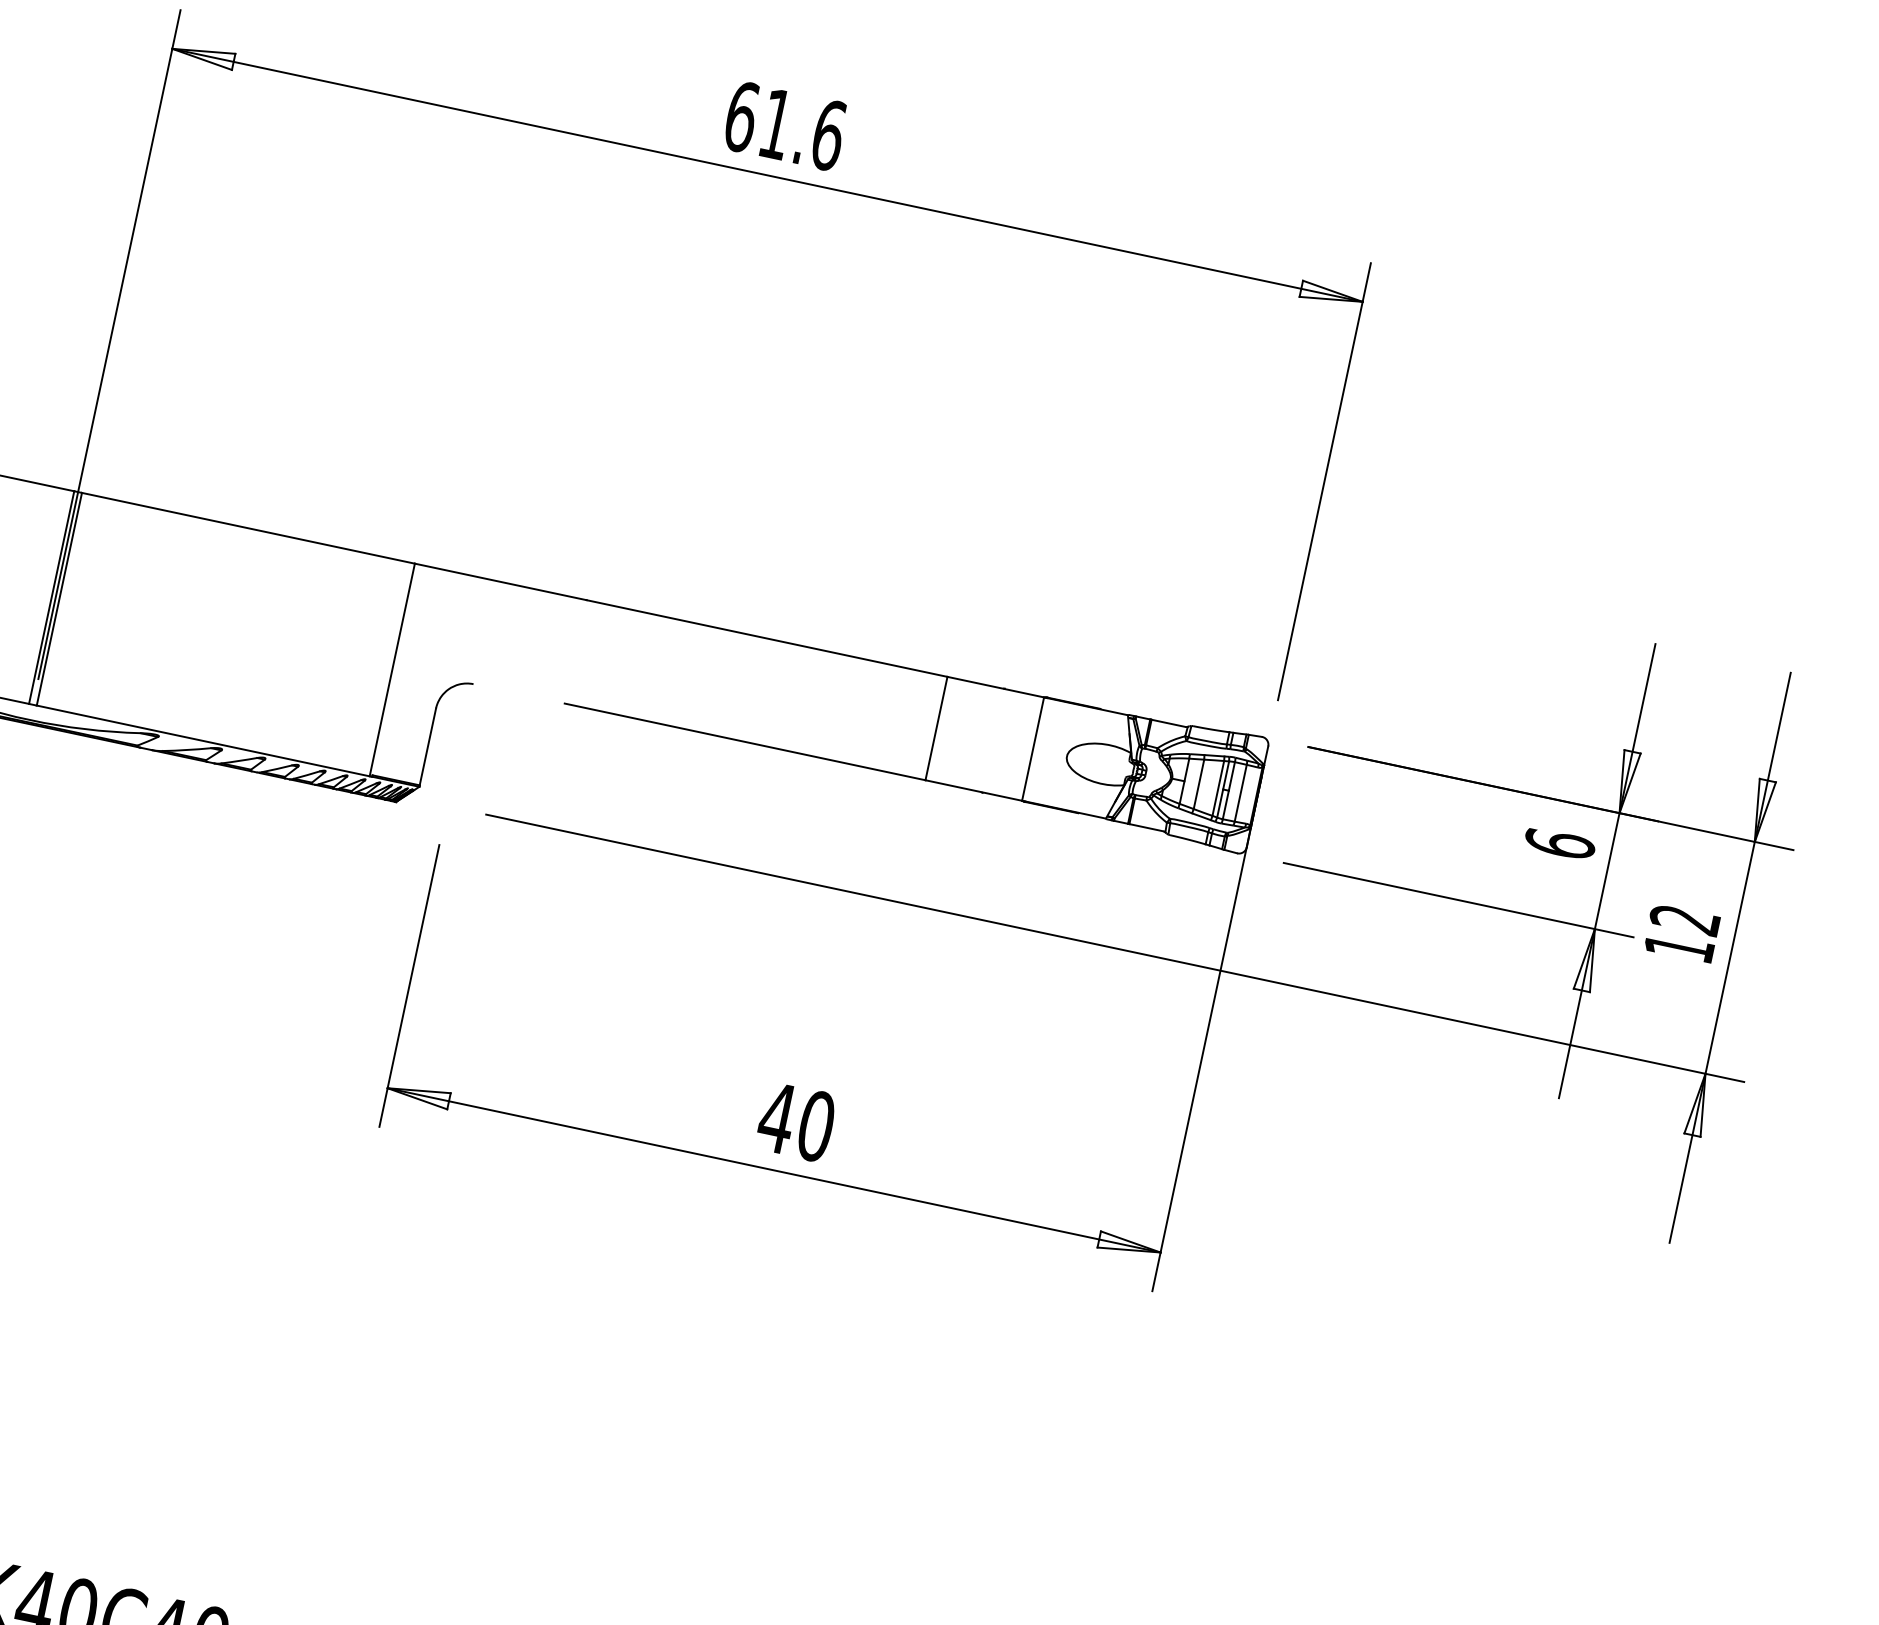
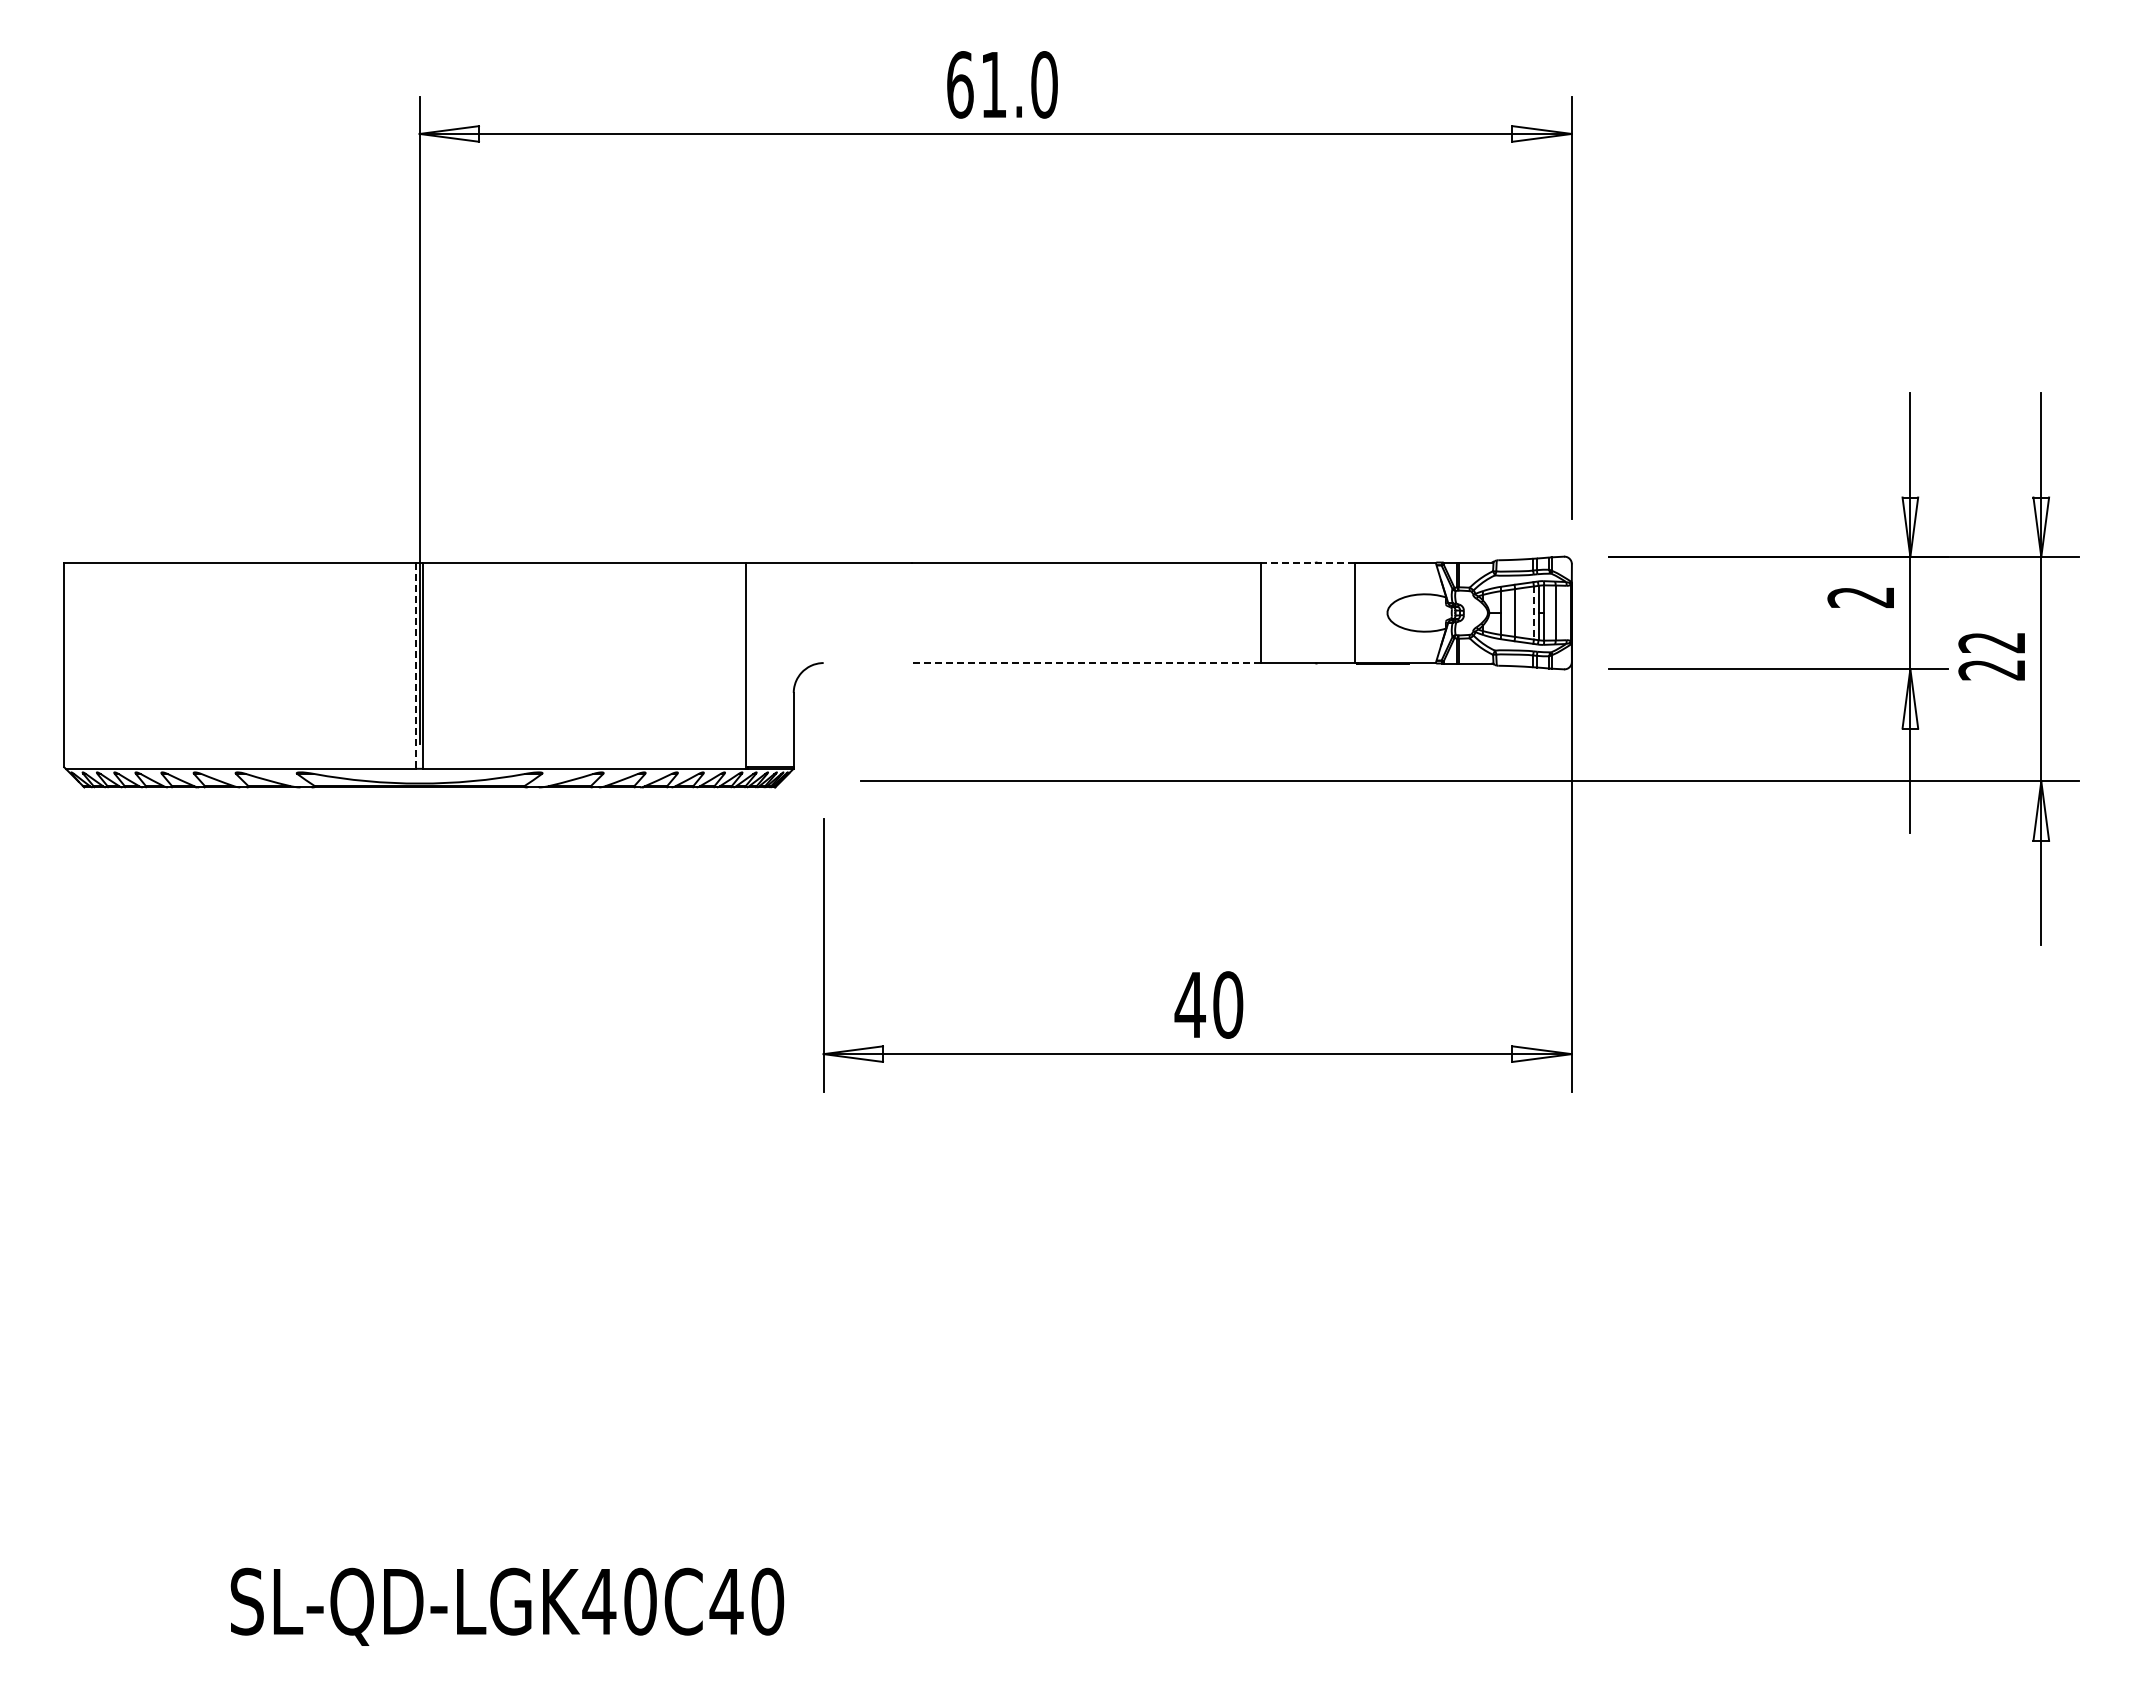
text: (828, 134) -> (1044, 84), 61.6 -> 61.0
line: (51, 597) -> (415, 665), solid -> dashed
line: (995, 686) -> (1307, 562), solid -> dashed
line: (744, 742) -> (1086, 663), solid -> dashed
line: (1217, 788) -> (1533, 613), solid -> dashed
text: (1560, 844) -> (1861, 597), 6 -> 2
text: (1678, 948) -> (1991, 670), 12 -> 22

